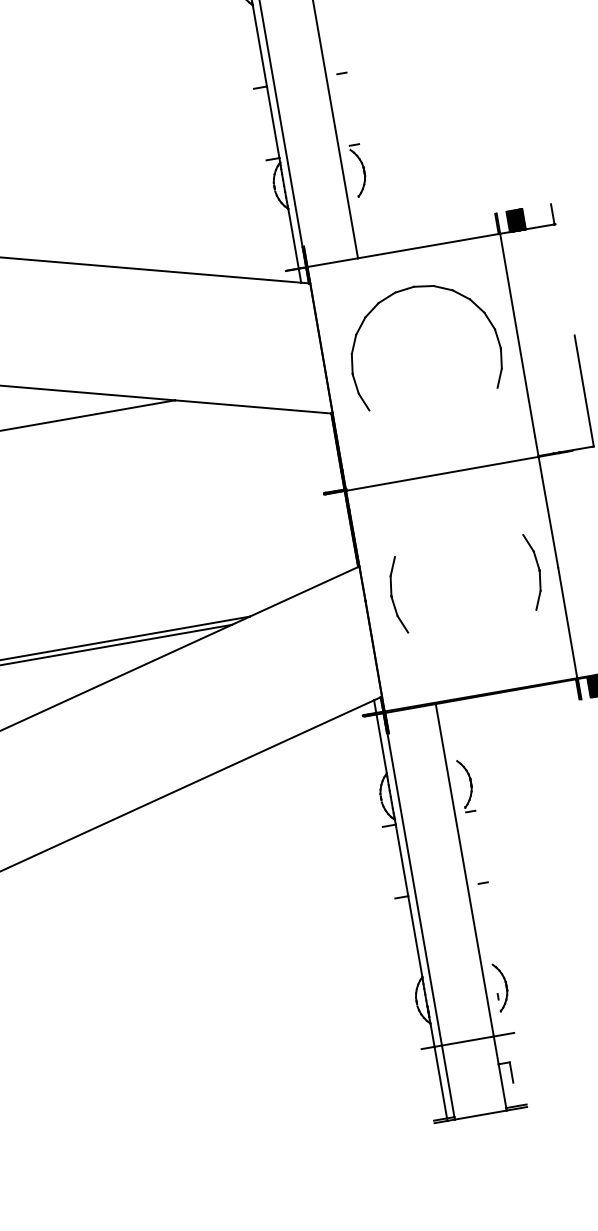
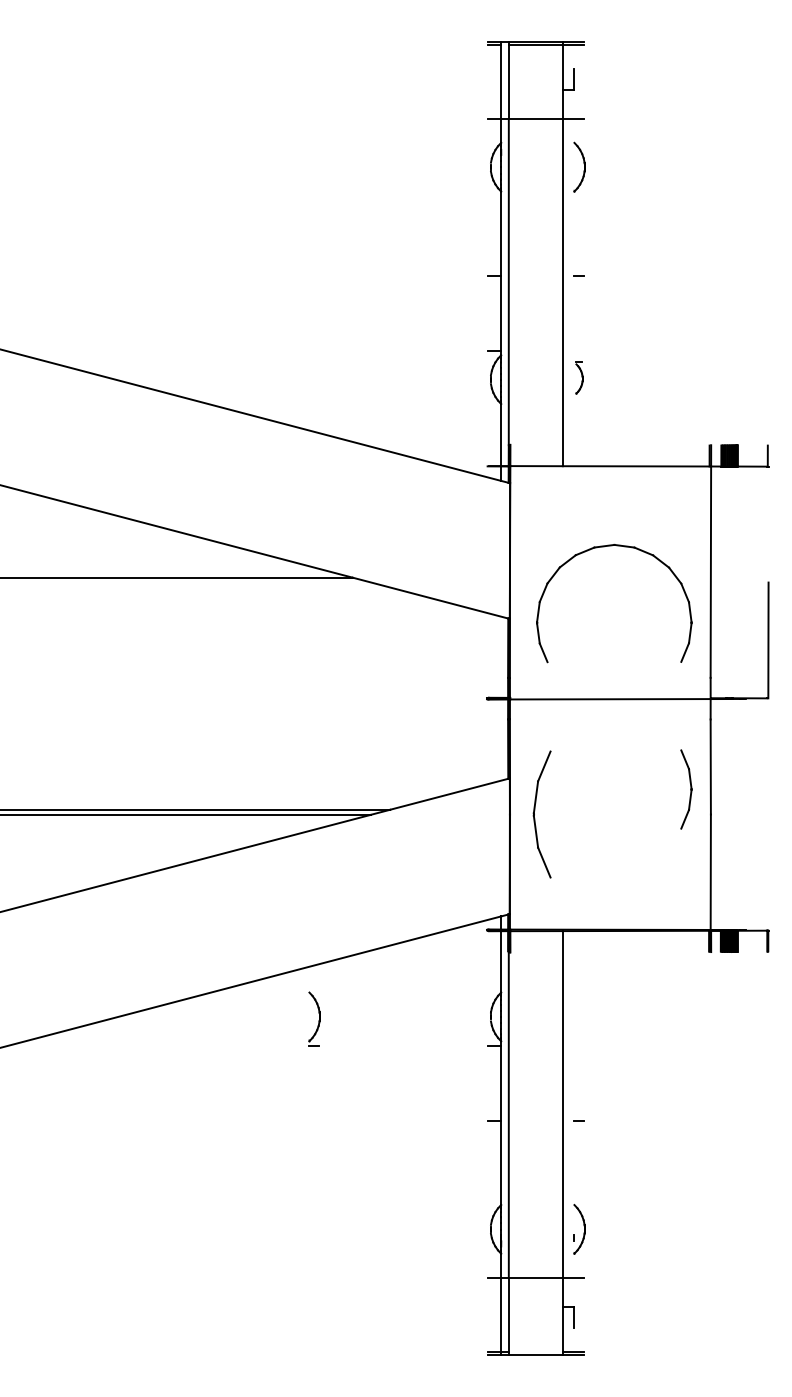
part: (359, 170) -> (579, 377), size x0.6
part: (404, 290) -> (604, 547), moved
part: (534, 571) -> (686, 789), moved
part: (396, 595) -> (542, 814), size x1.6
part: (466, 785) -> (314, 1018), moved

